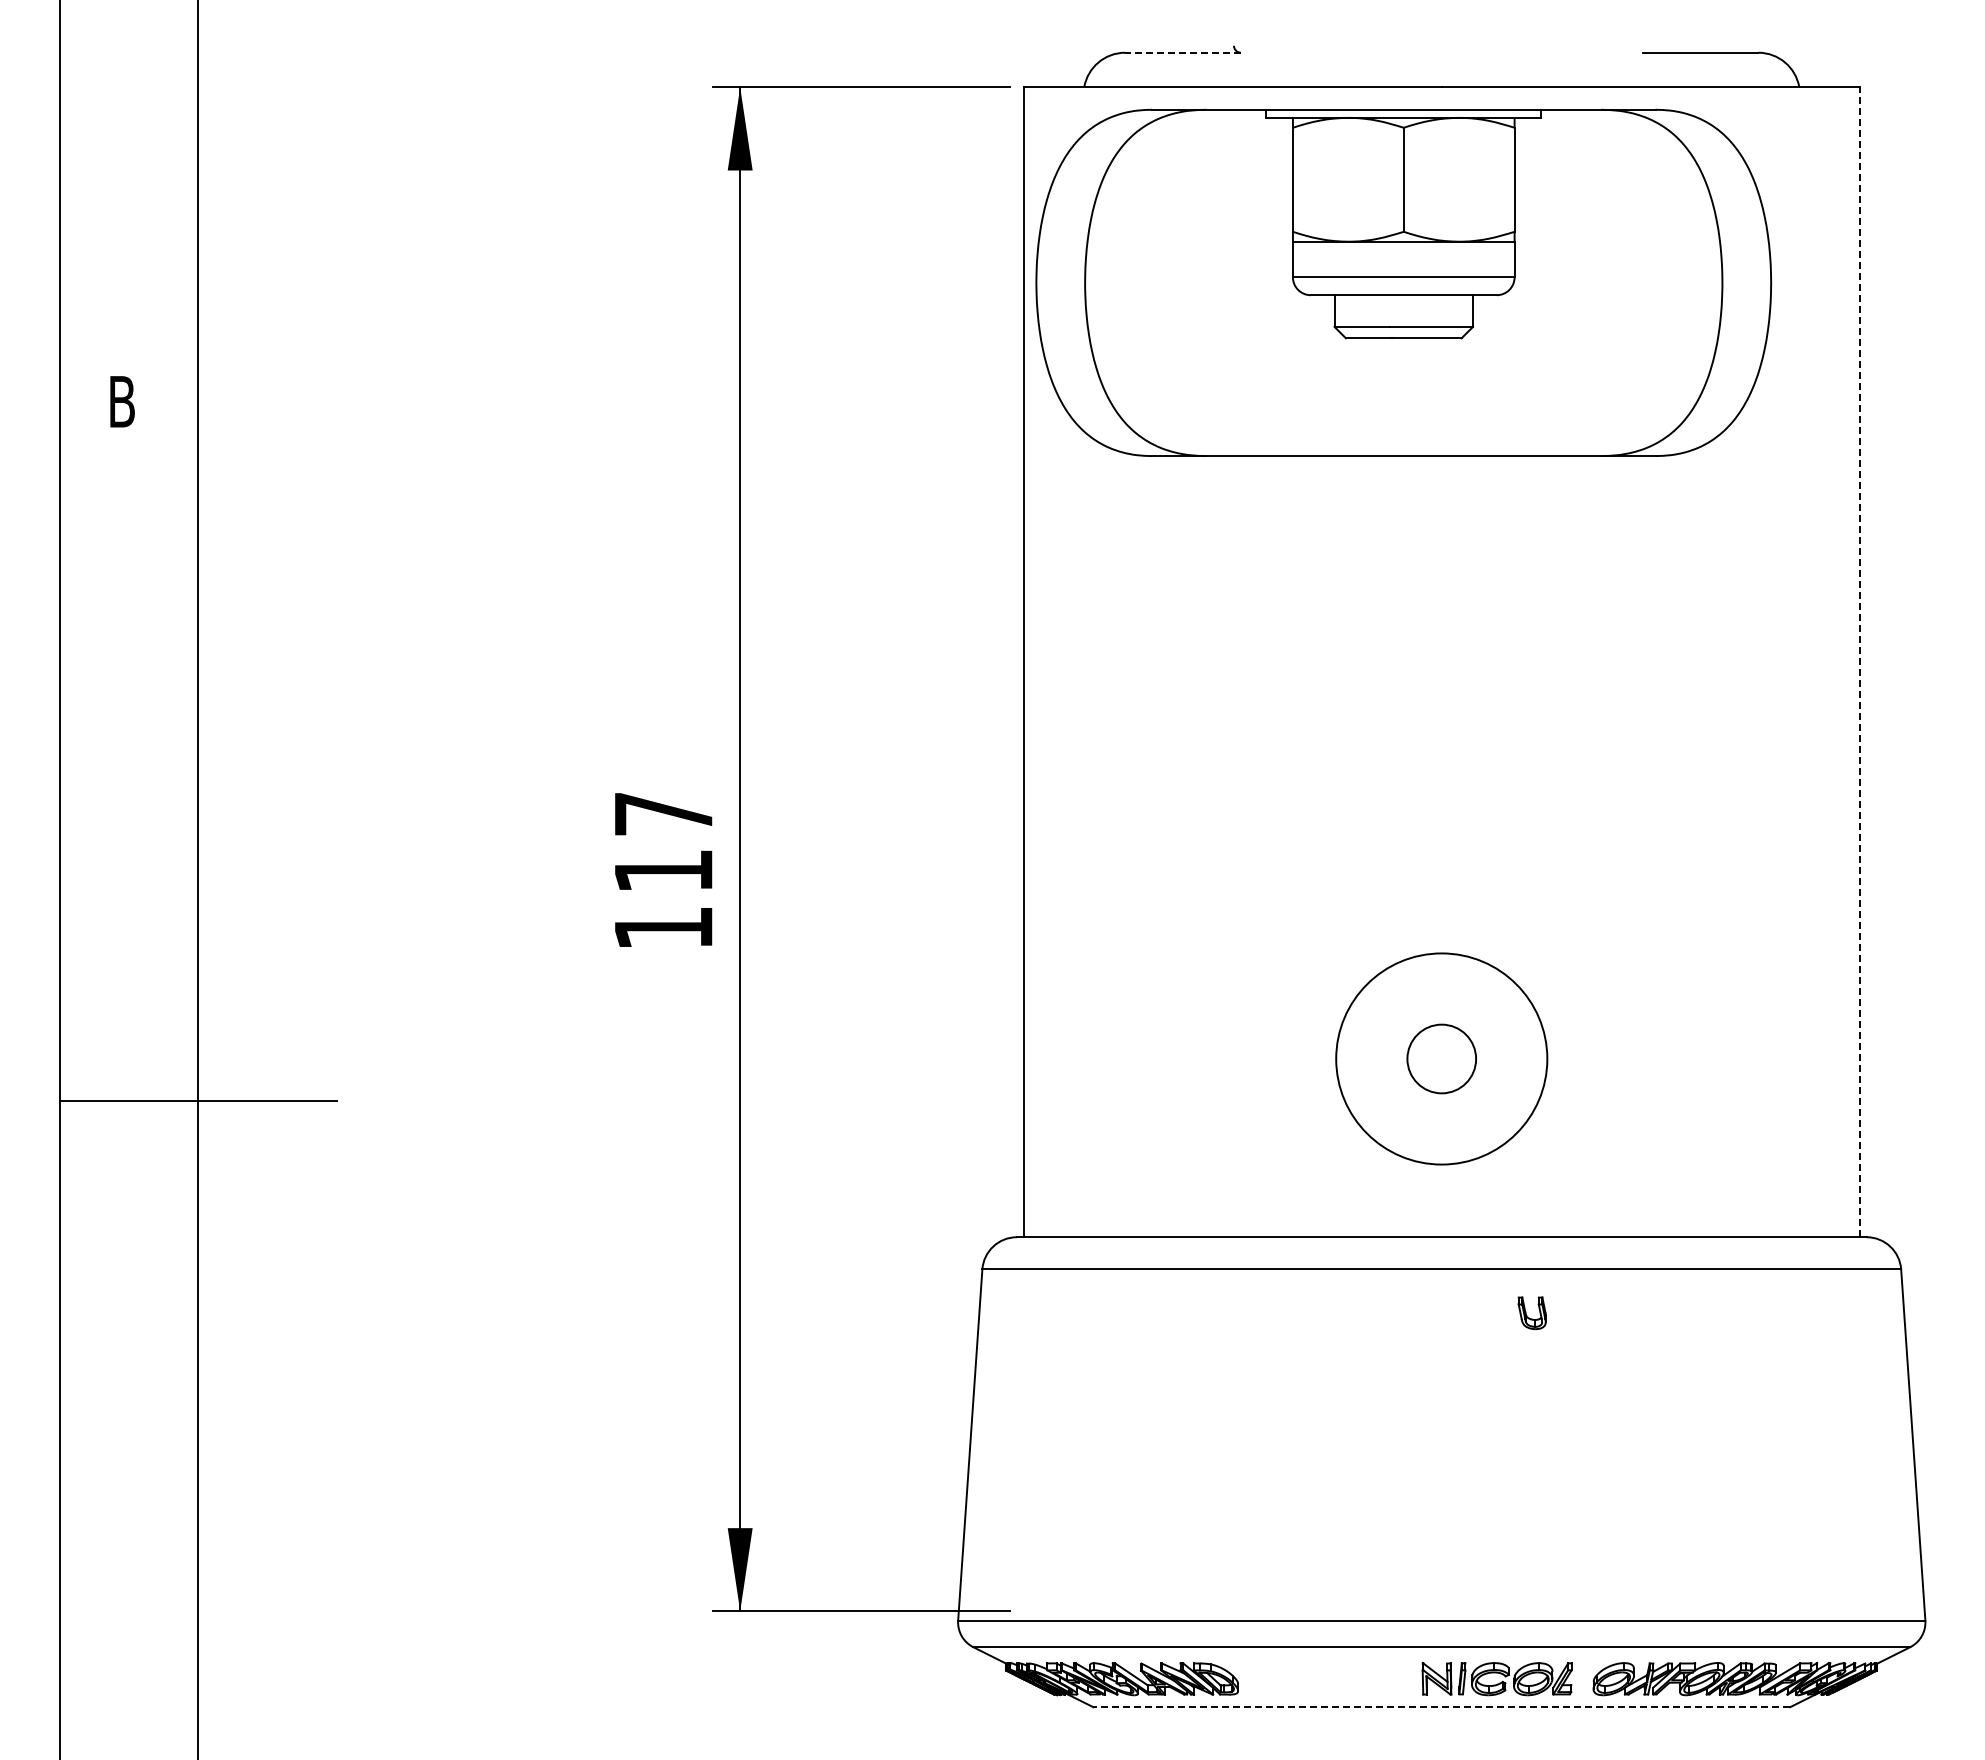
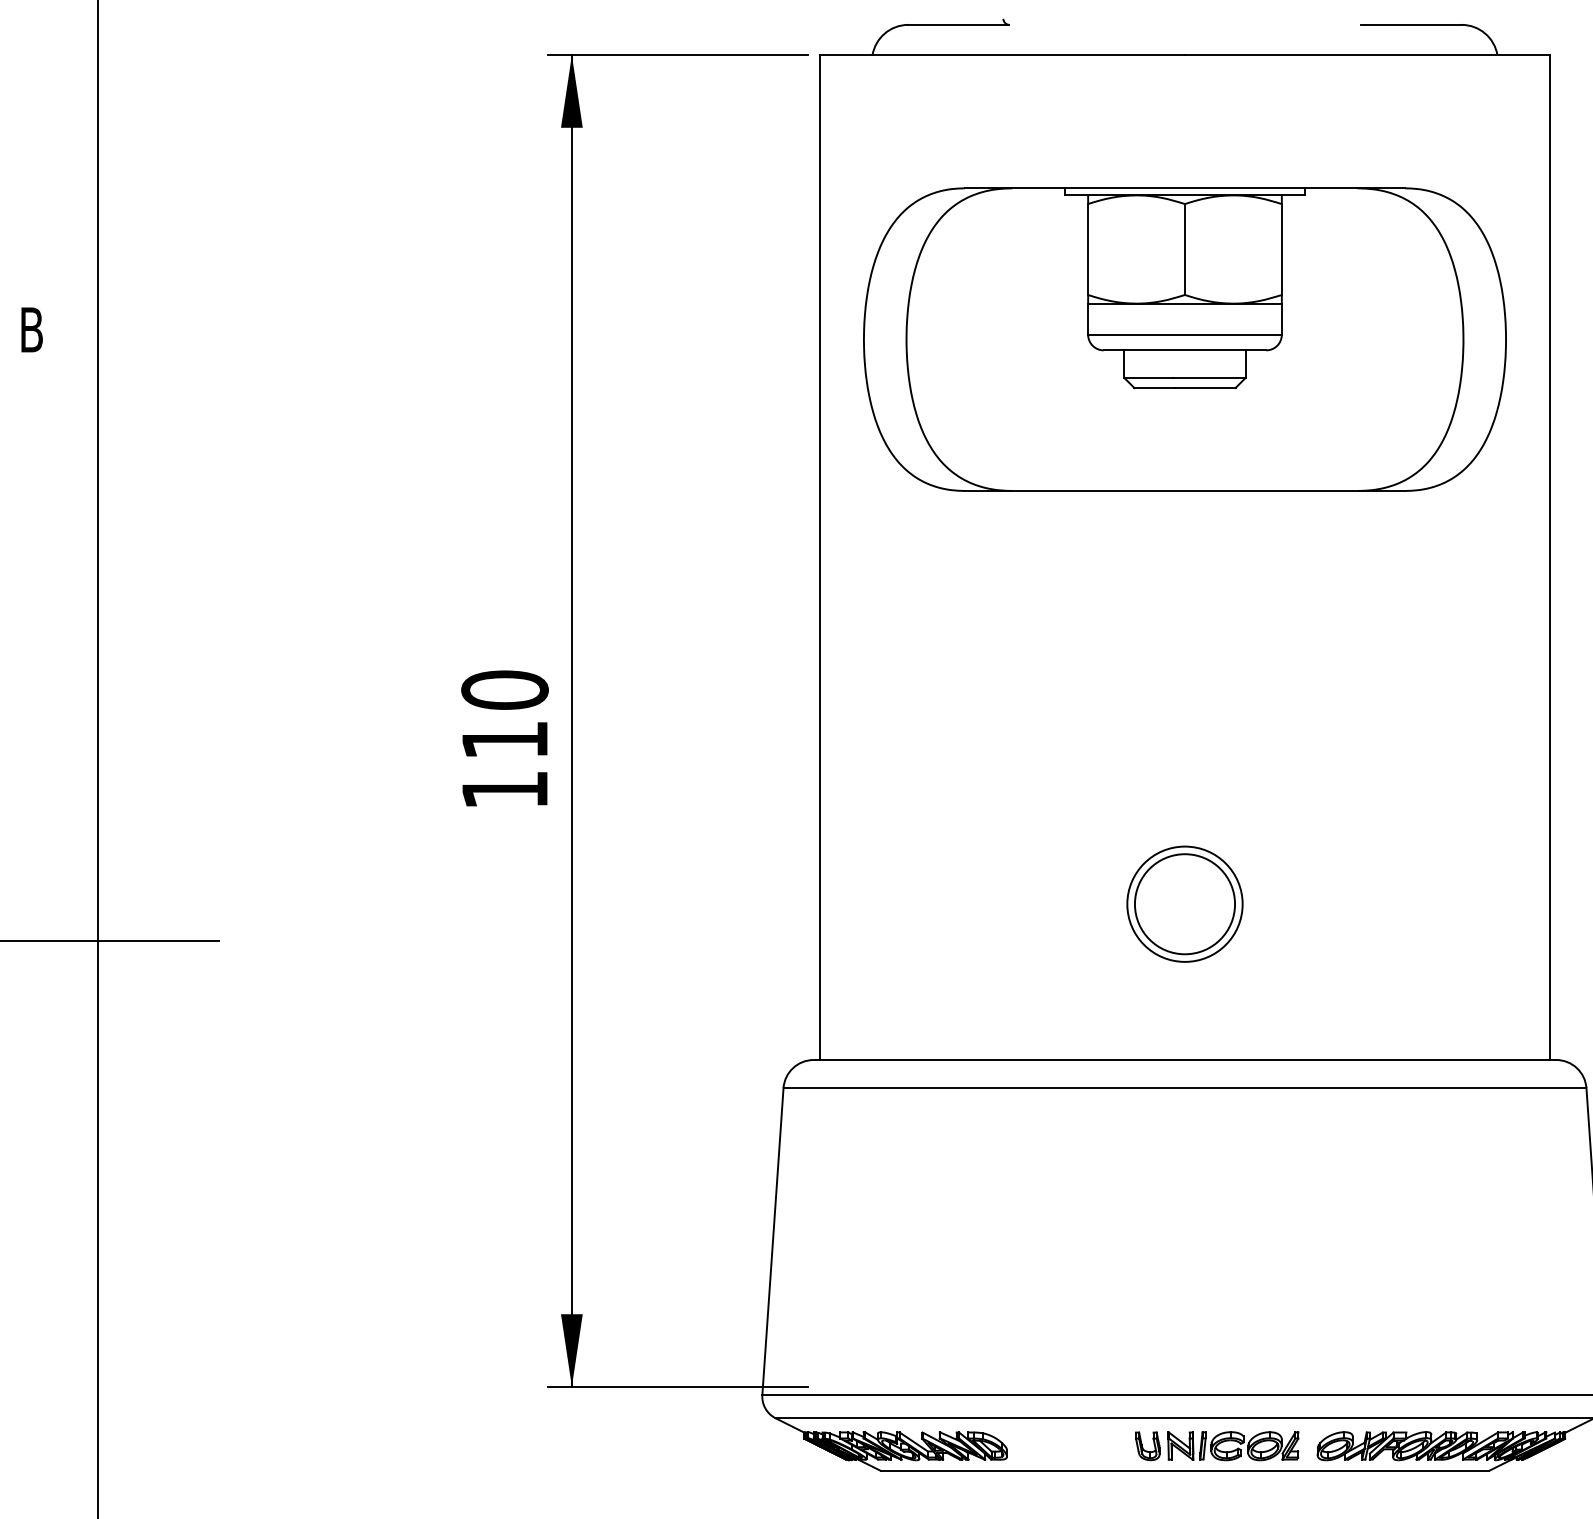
line: (1183, 52) -> (959, 24), dashed -> solid
part: (1403, 282) -> (1184, 339), moved
line: (1859, 662) -> (1550, 557), dashed -> solid
text: (663, 813) -> (504, 689), 117 -> 110
circle: (1441, 1058) -> (1184, 903), size x0.62
circle: (1441, 1058) -> (1184, 903), size x1.67
part: (1531, 1313) -> (1147, 1446), moved
line: (1441, 1707) -> (1184, 1470), dashed -> solid

